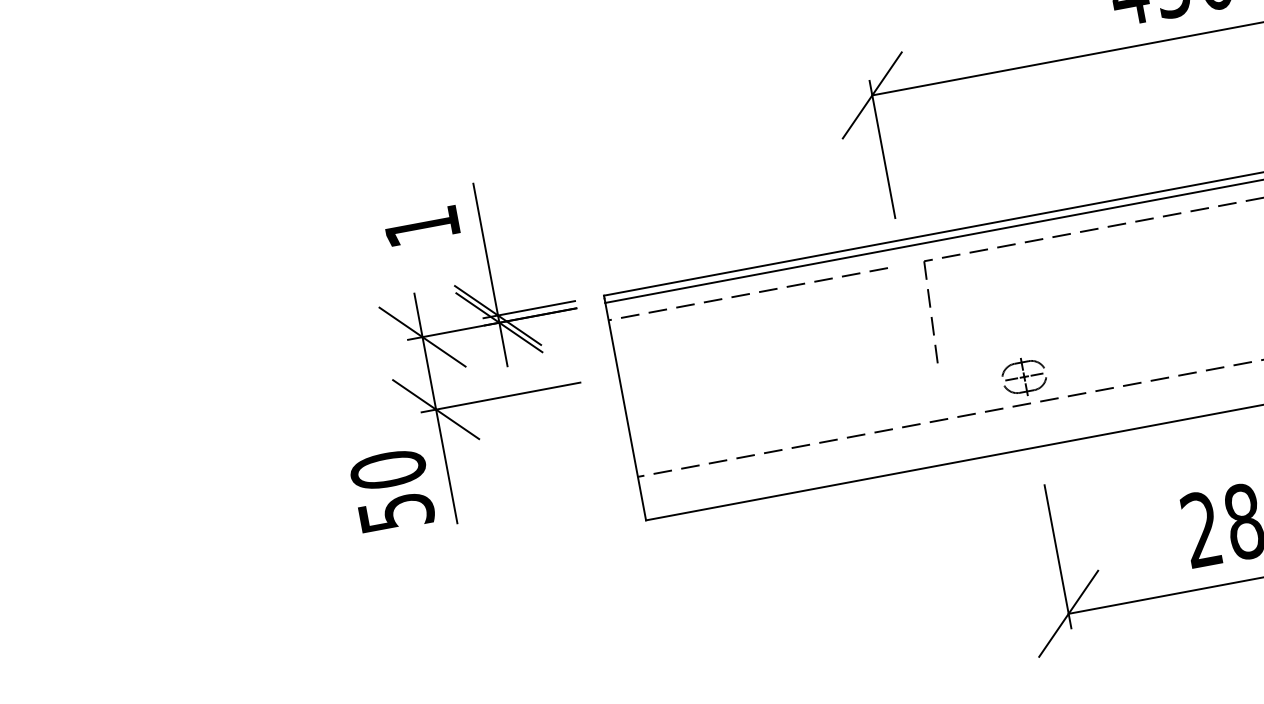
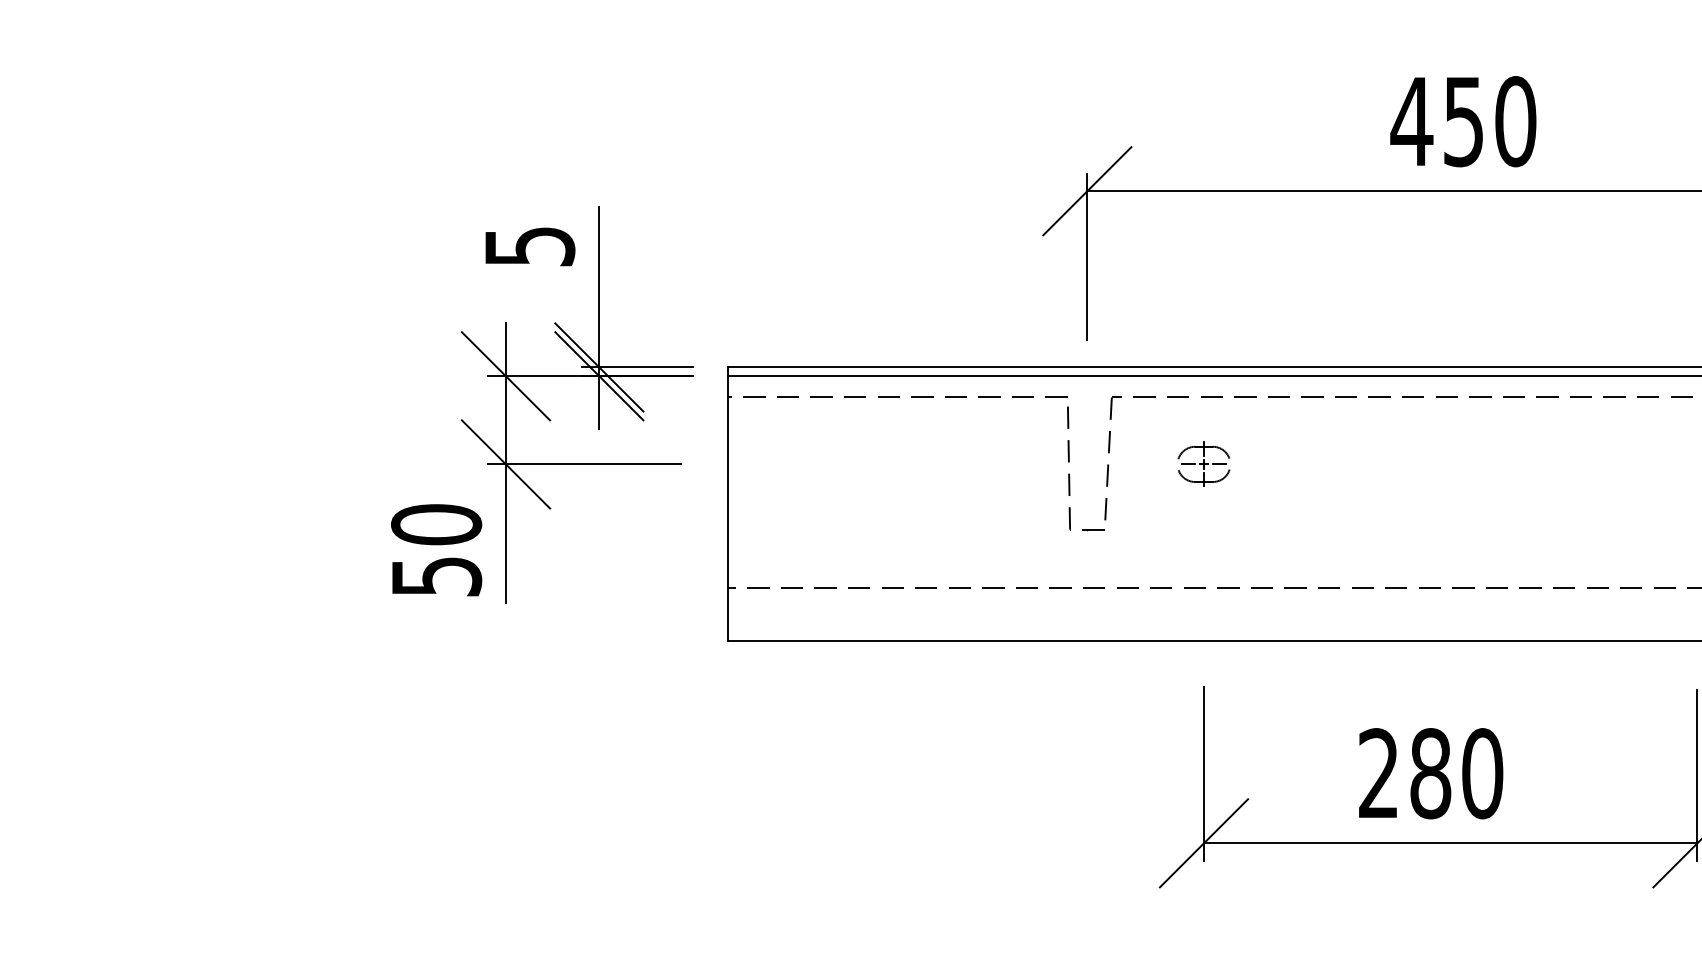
text: (422, 226) -> (530, 246), 1 -> 5
part: (901, 330) -> (1069, 473), added
part: (1023, 376) -> (1203, 463), moved

